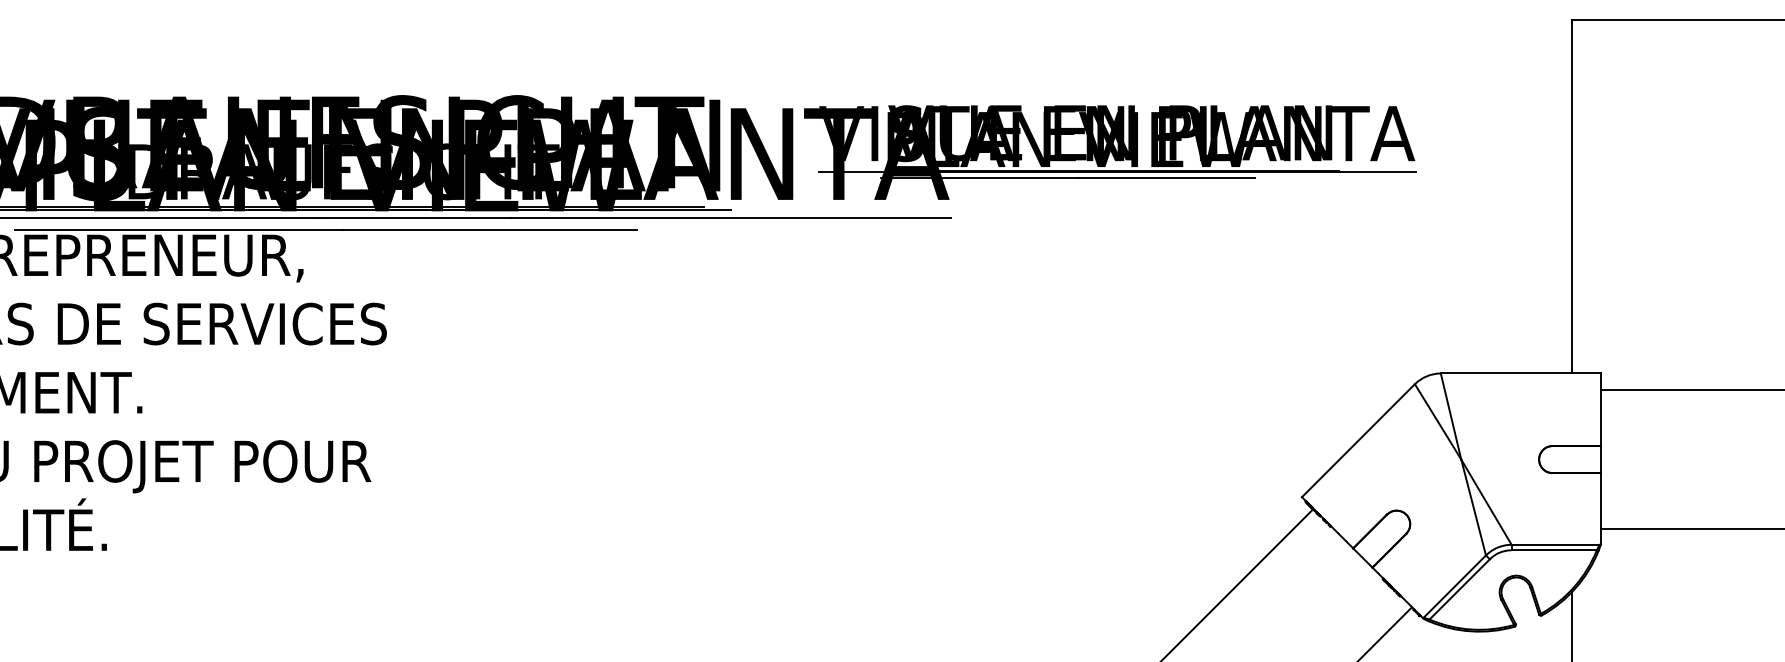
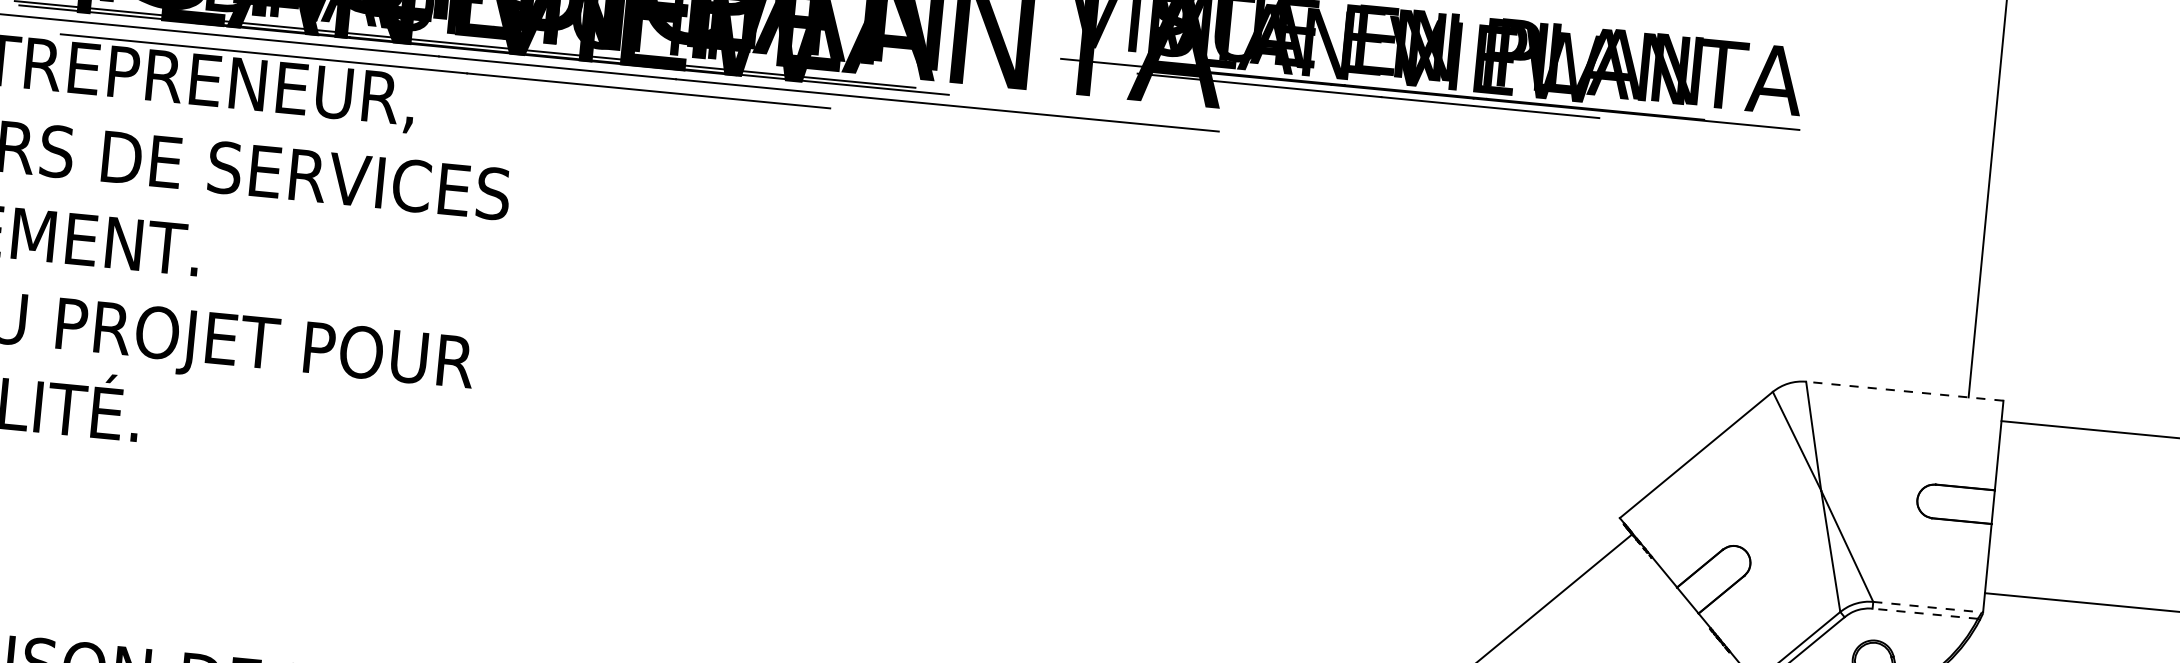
line: (1520, 373) -> (1904, 391), solid -> dashed
line: (1555, 544) -> (1927, 606), solid -> dashed
line: (1554, 550) -> (1925, 614), solid -> dashed

